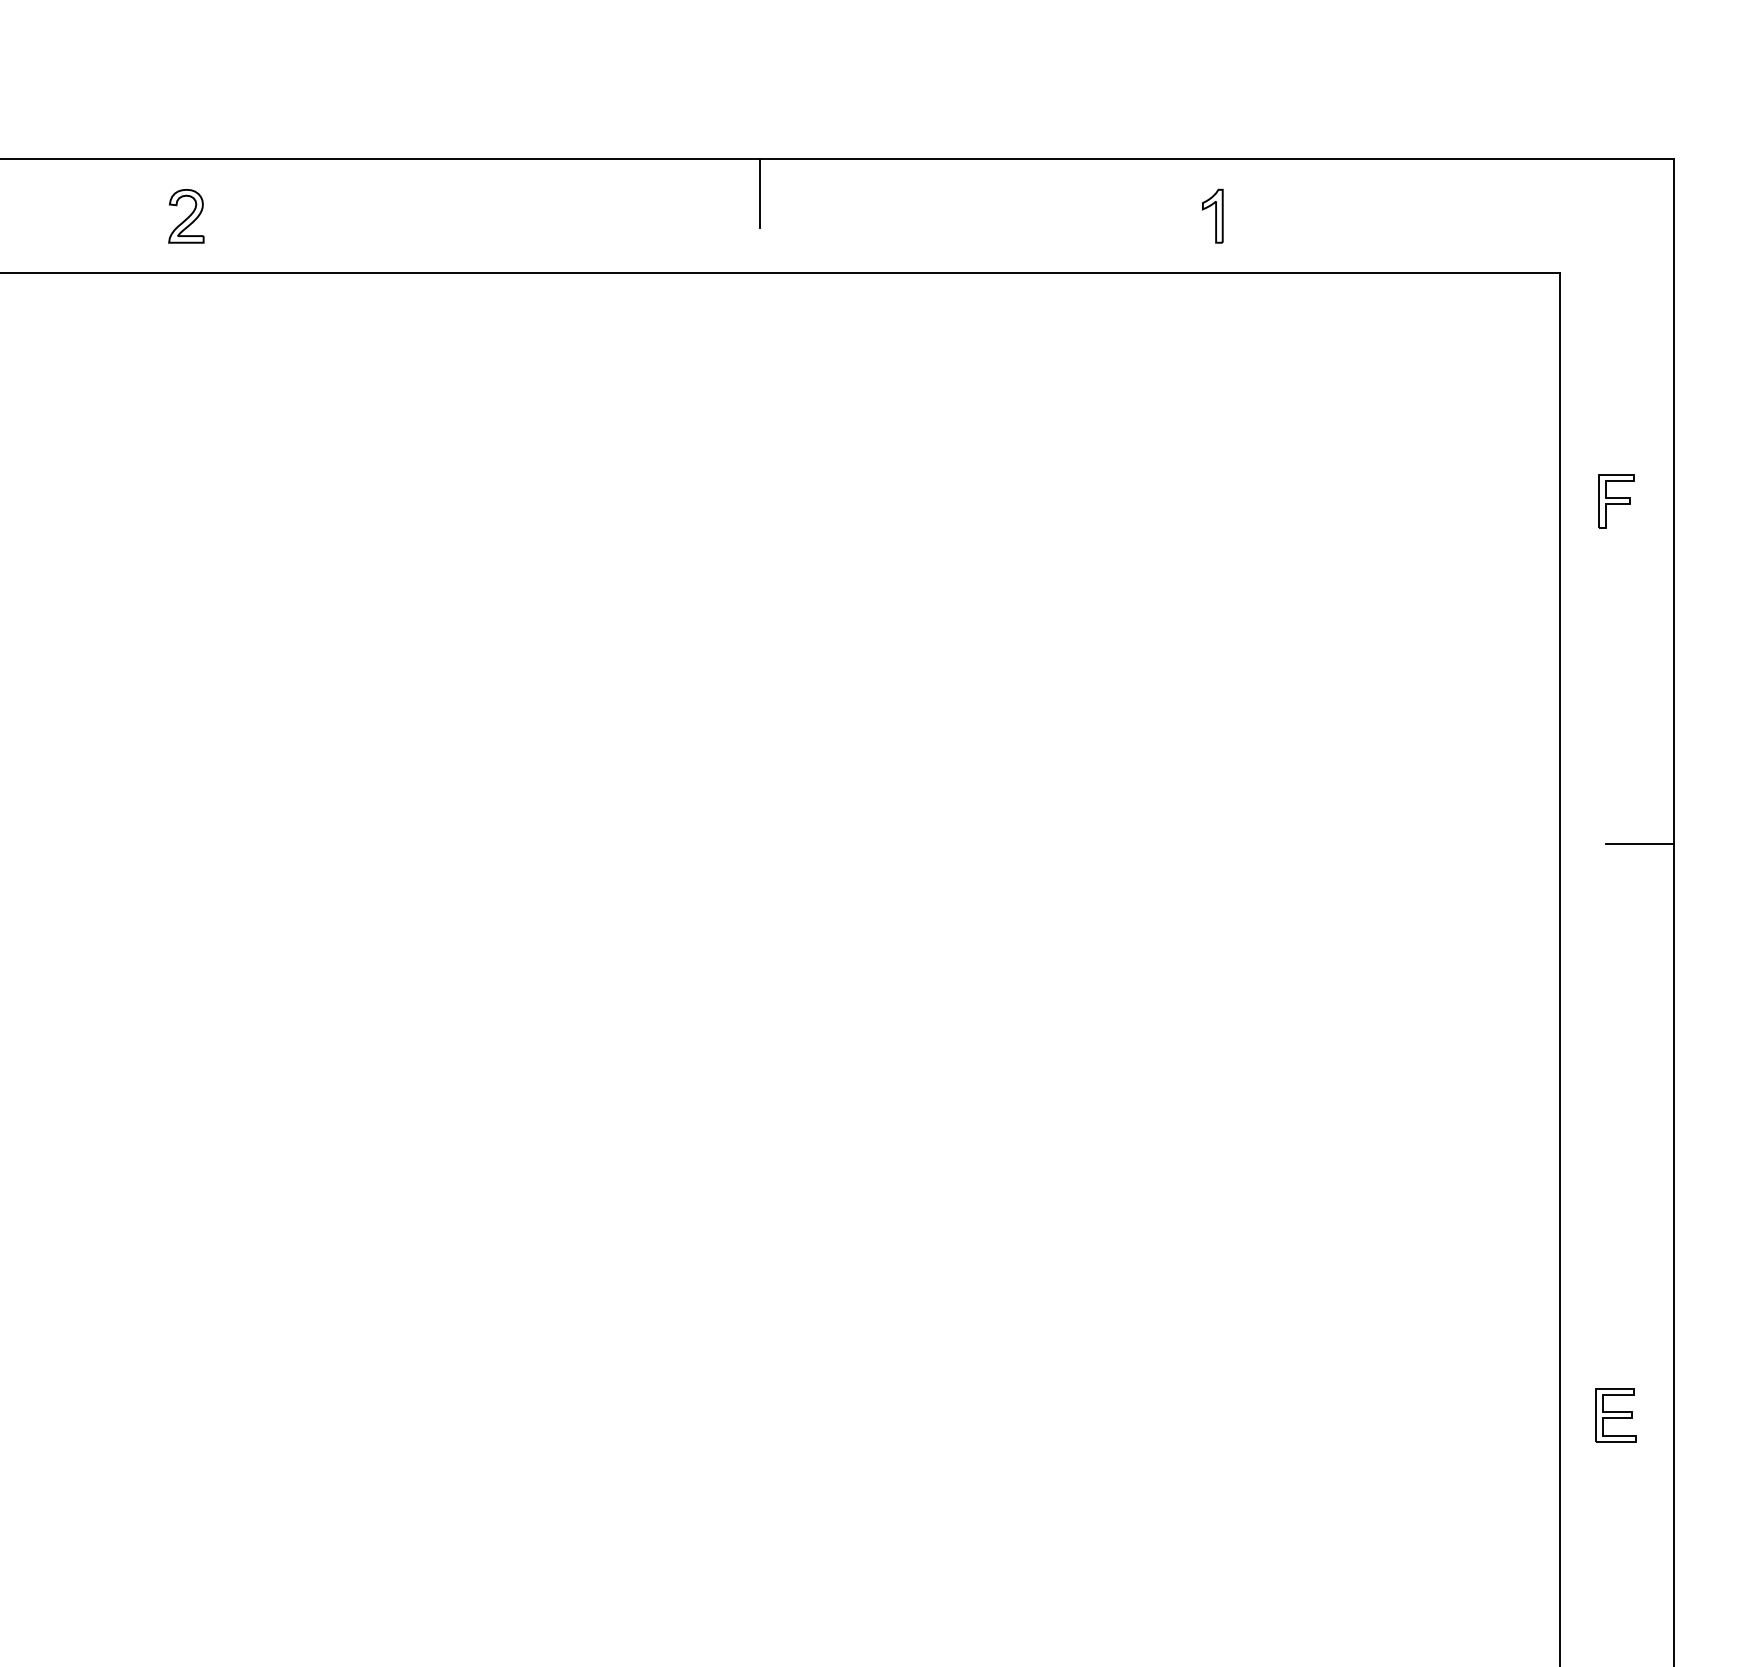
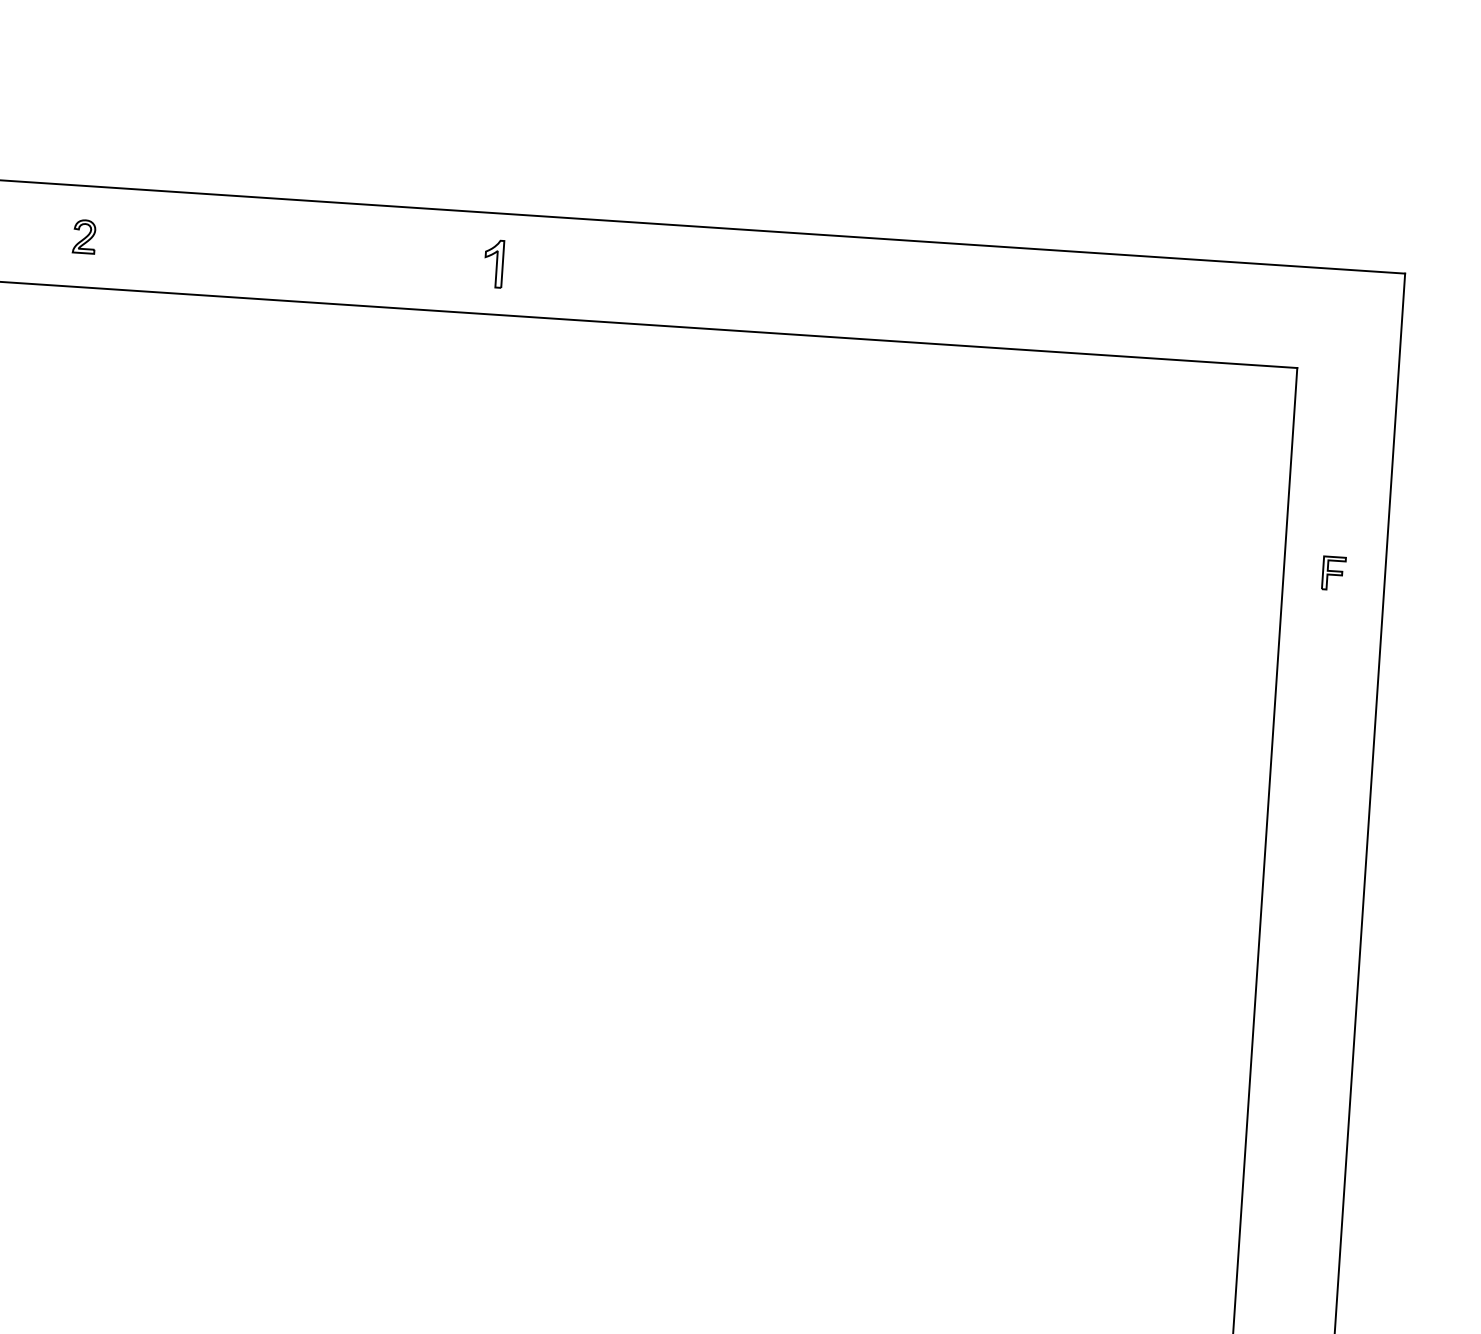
line: (760, 193) -> (594, 250), removed
part: (1212, 215) -> (493, 263), moved
part: (186, 216) -> (84, 236), size x0.7
part: (1616, 501) -> (1334, 573), size x0.7
line: (1639, 844) -> (1334, 878), removed

